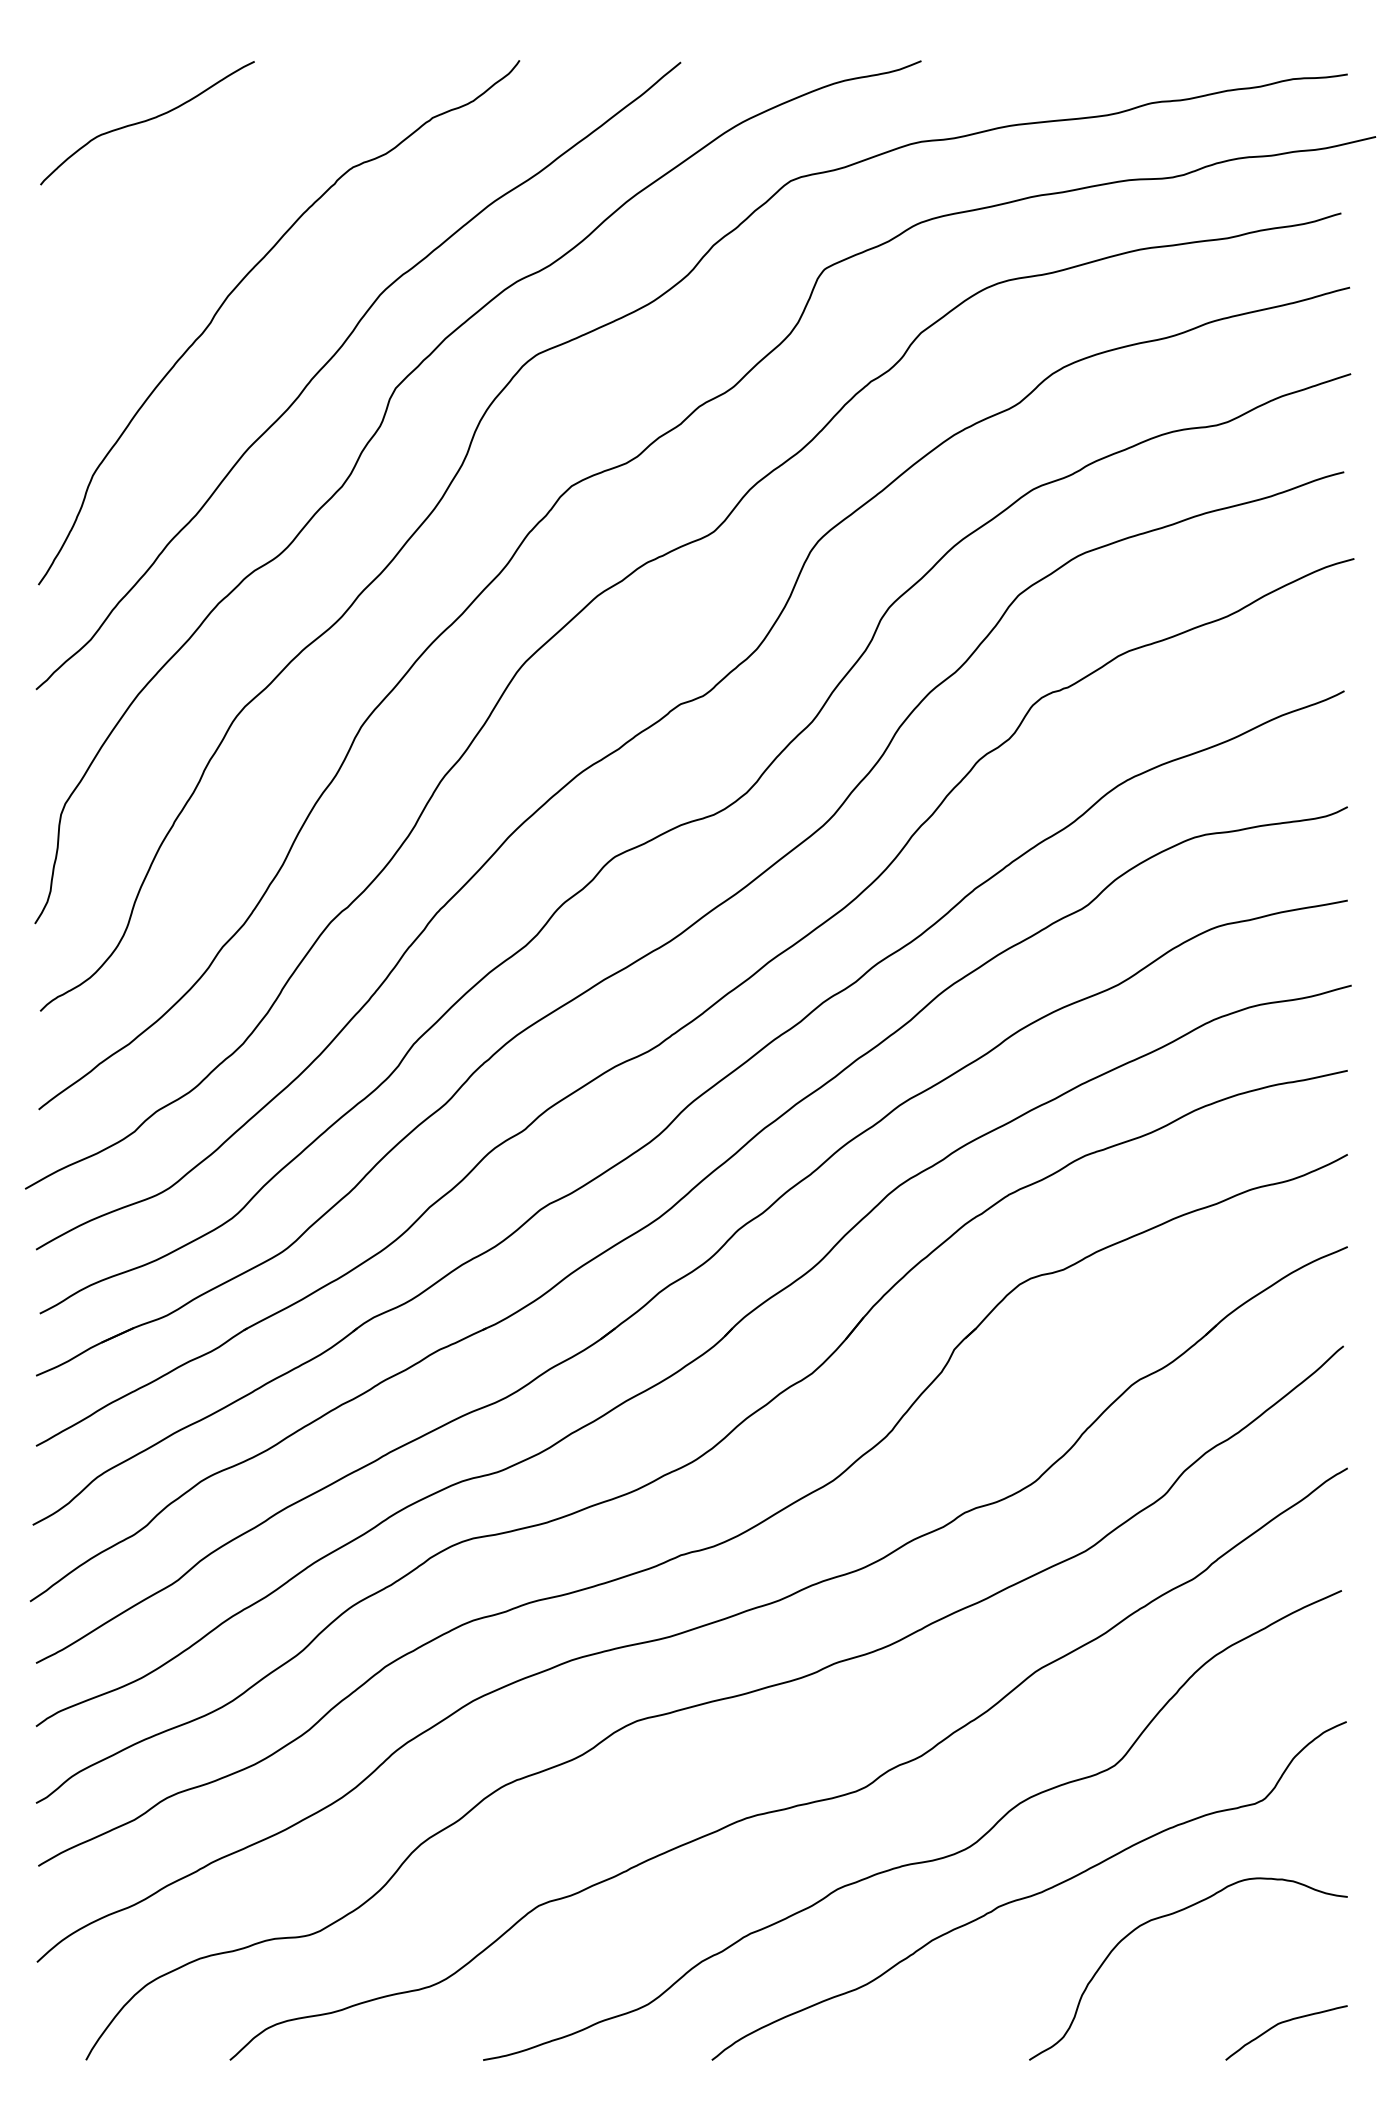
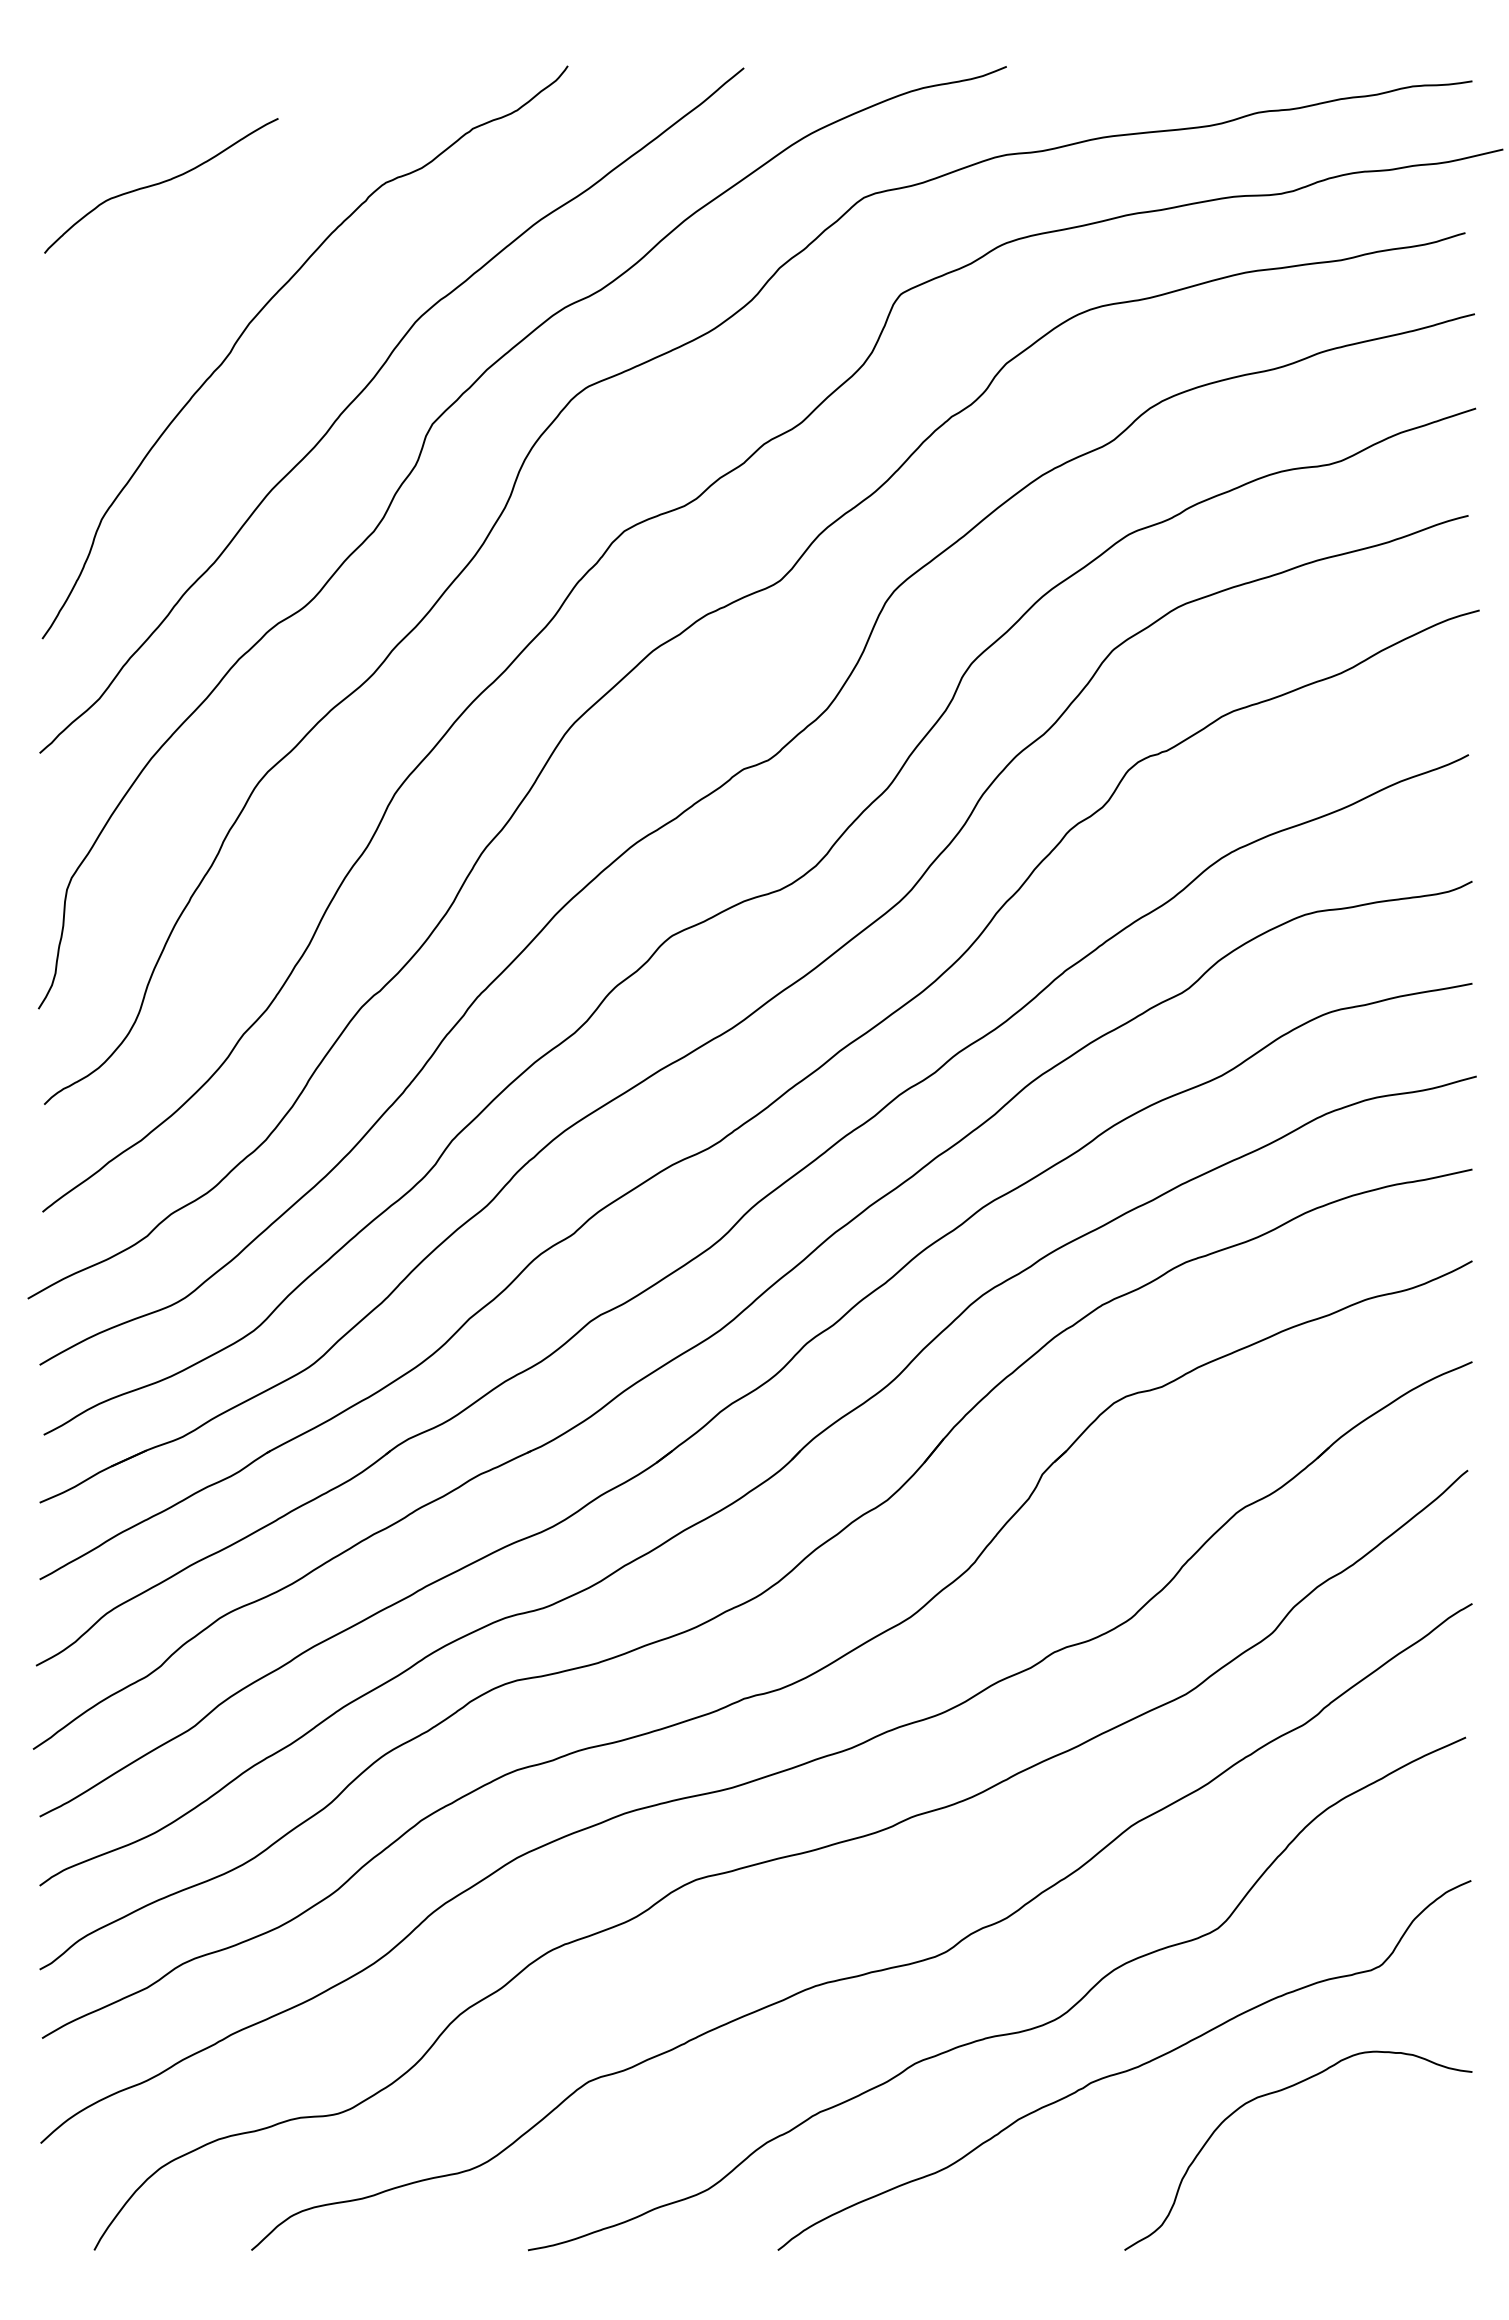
curve: (147, 121) -> (161, 184), moved
curve: (1282, 2023) -> (1401, 2210), removed

